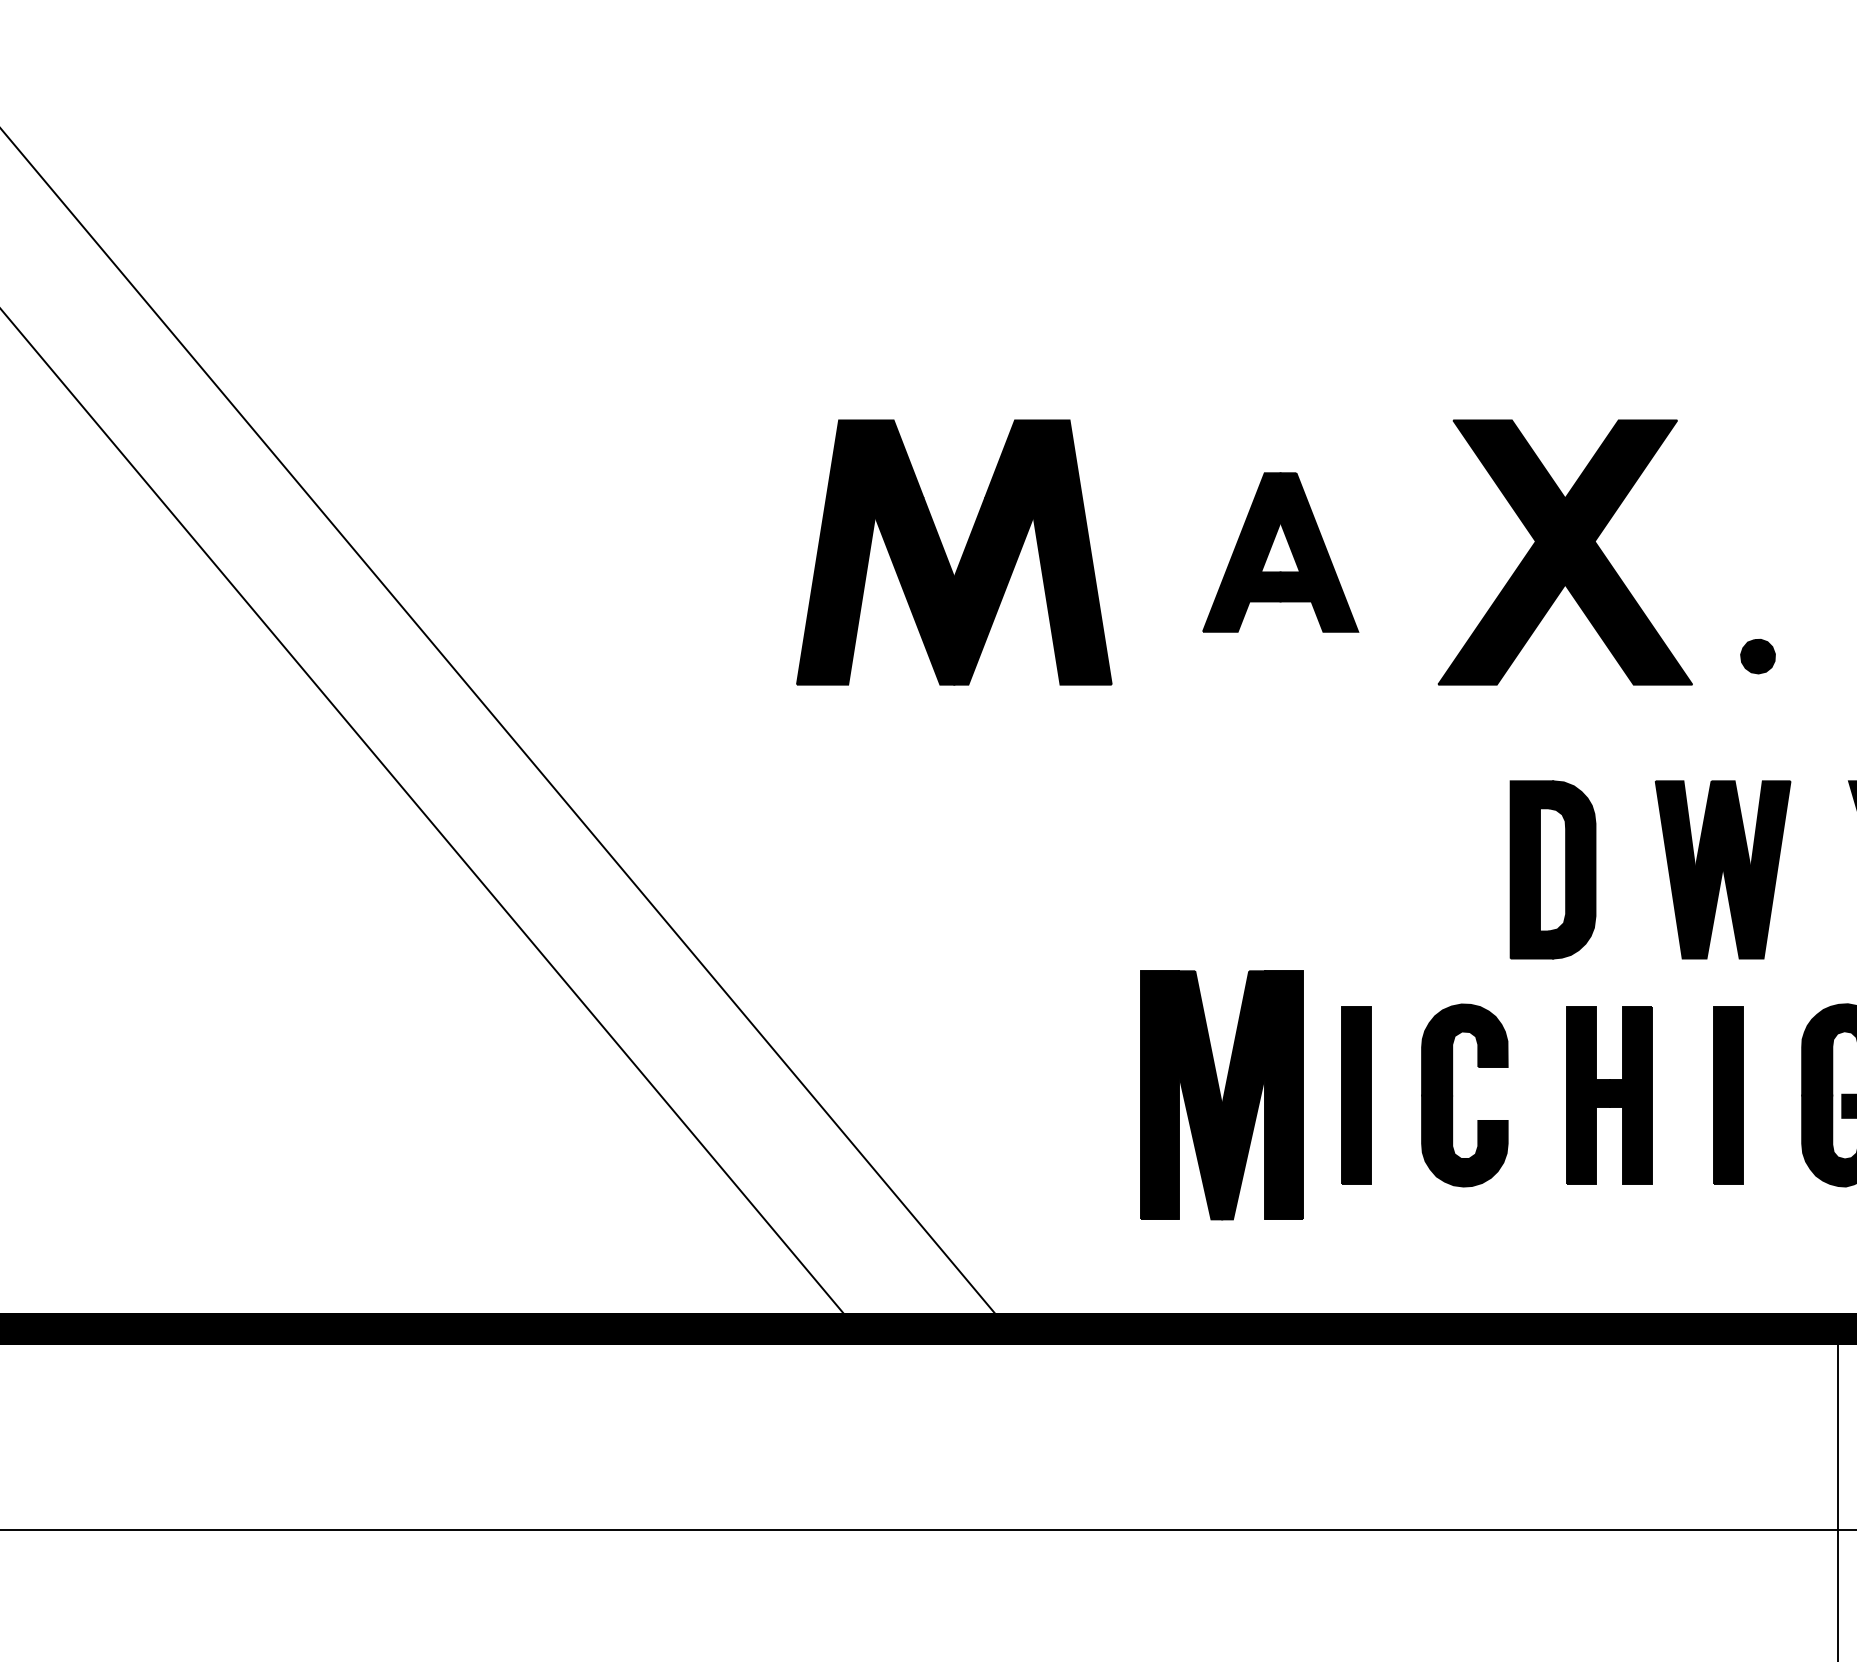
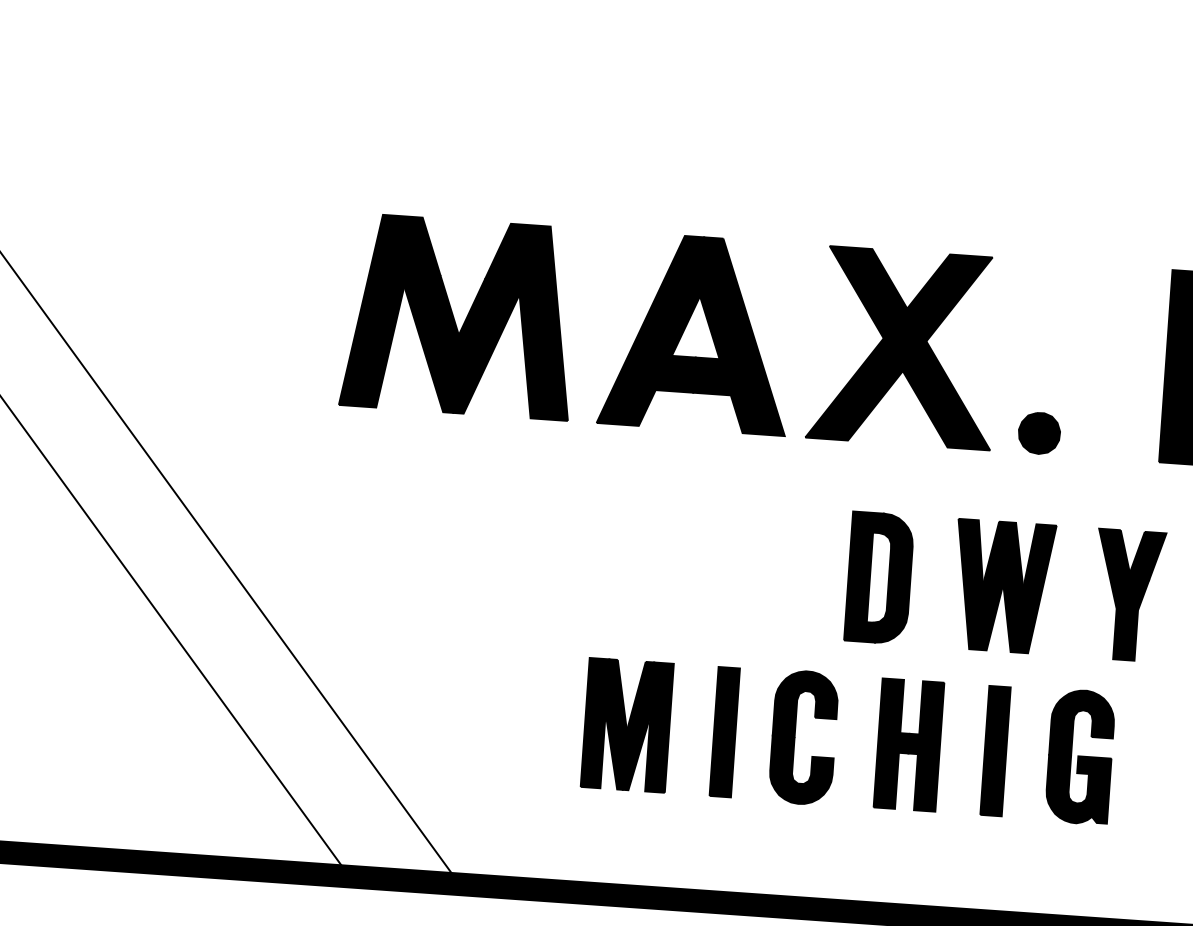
part: (1280, 552) -> (697, 333), size x1.67
part: (1757, 656) -> (1038, 433), size x1.67
part: (1221, 1095) -> (626, 725), size x0.71

